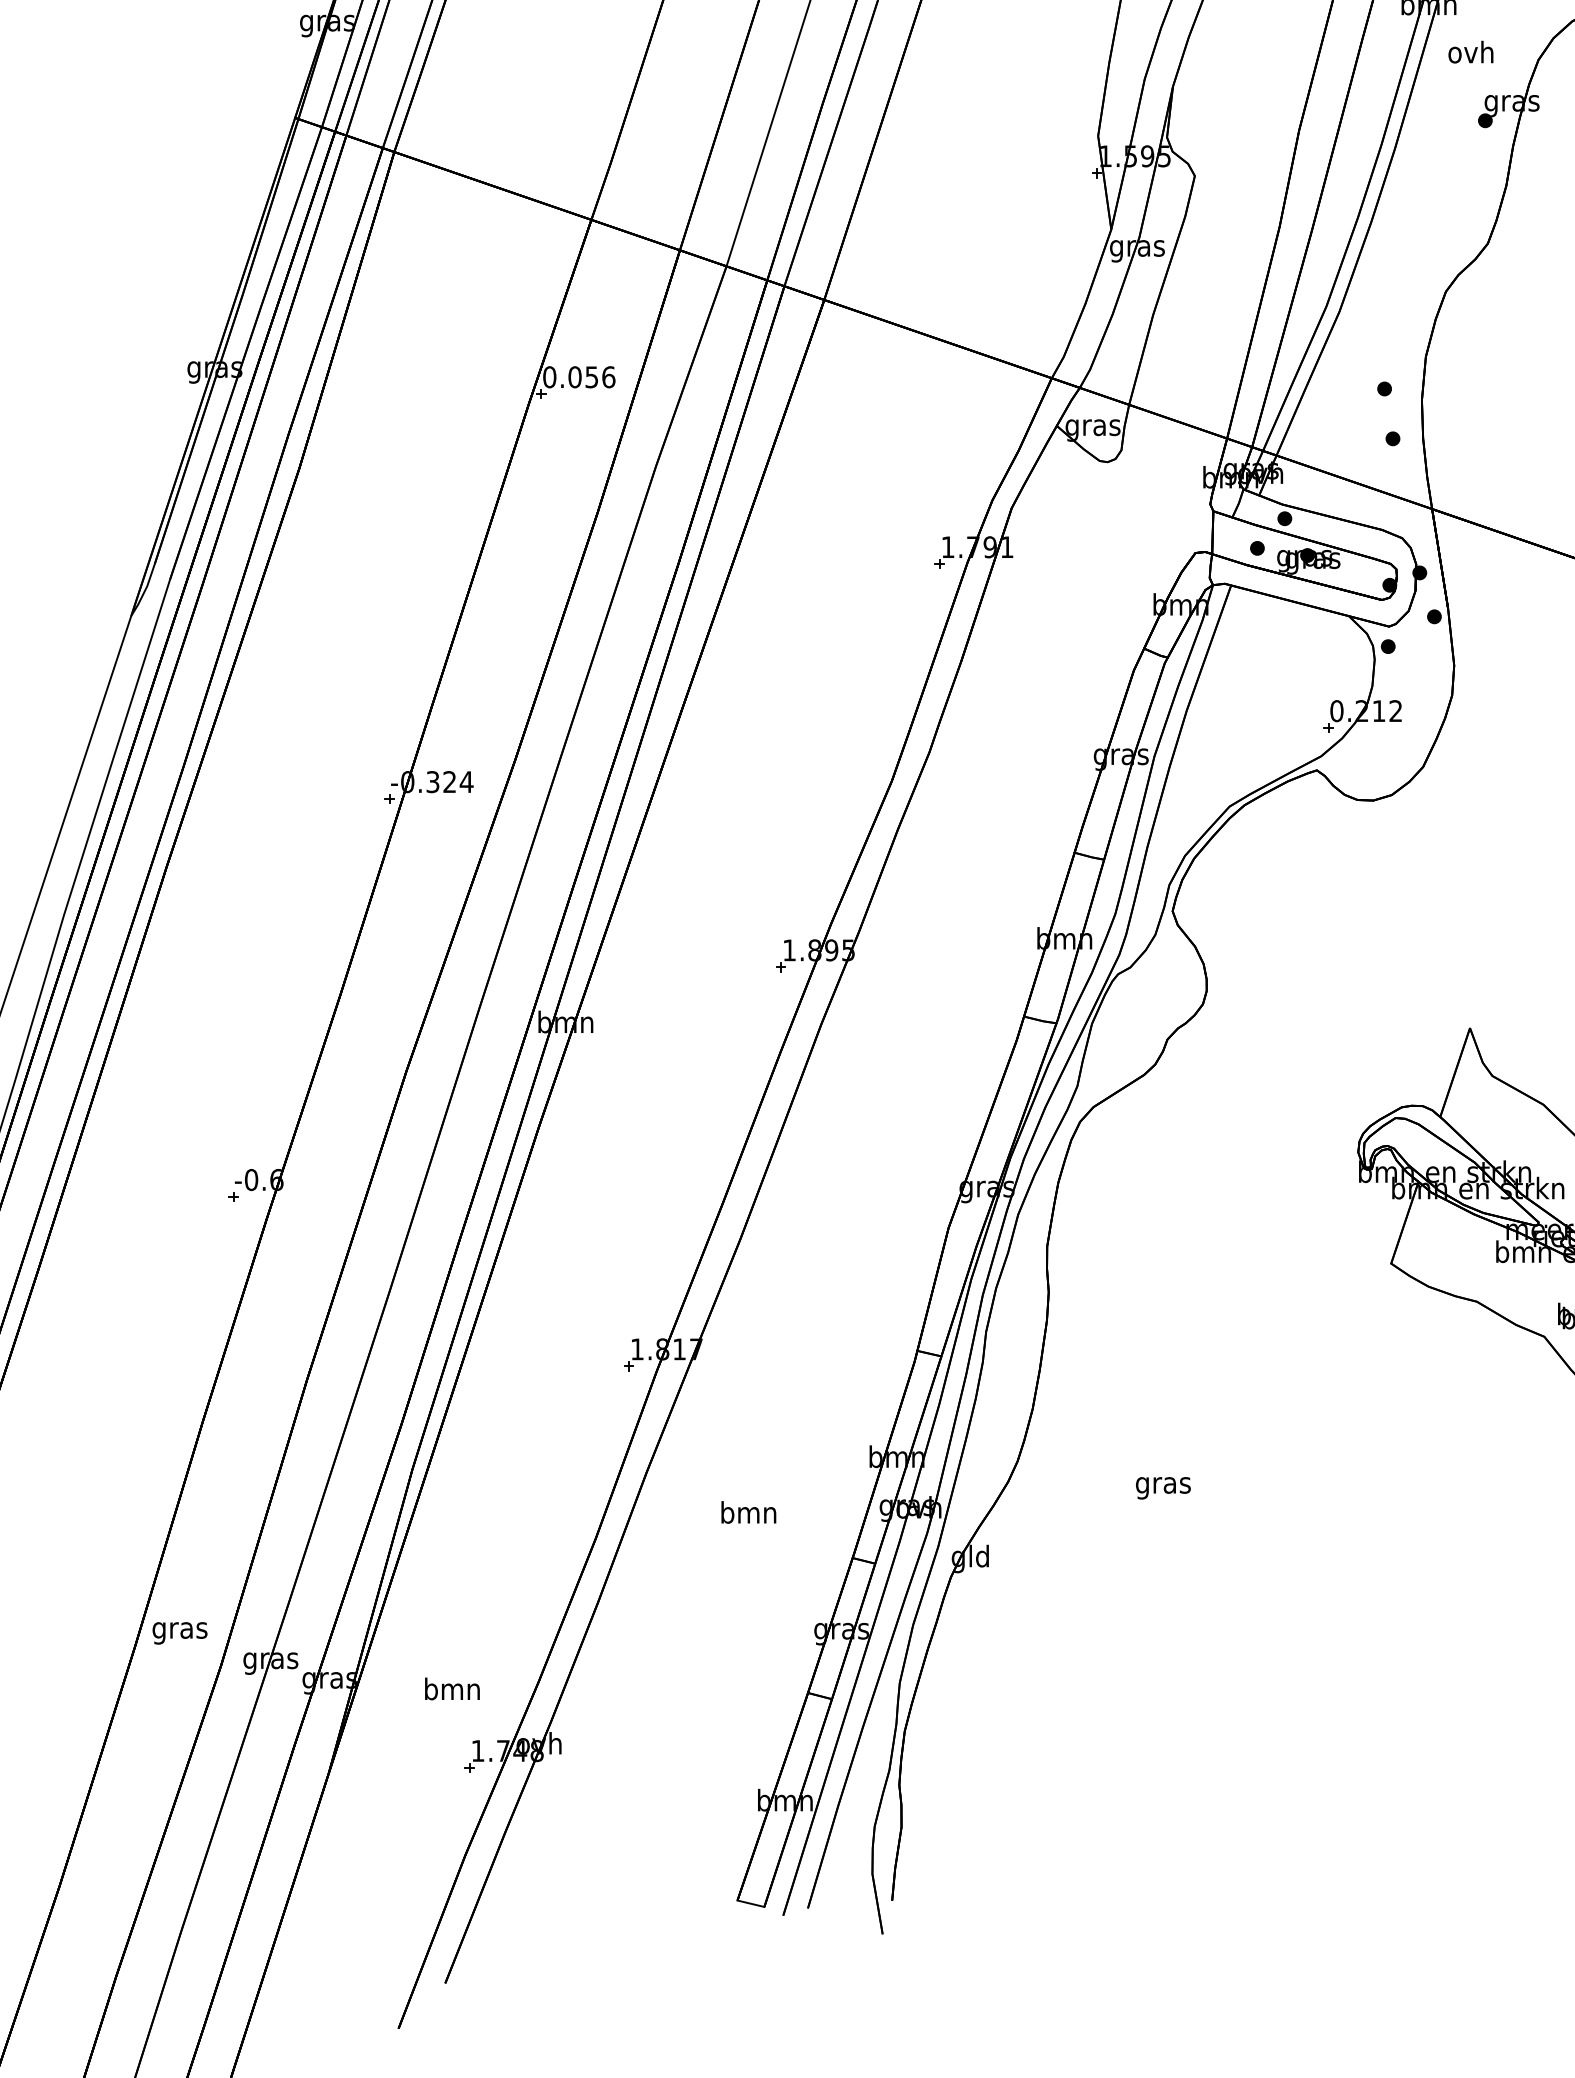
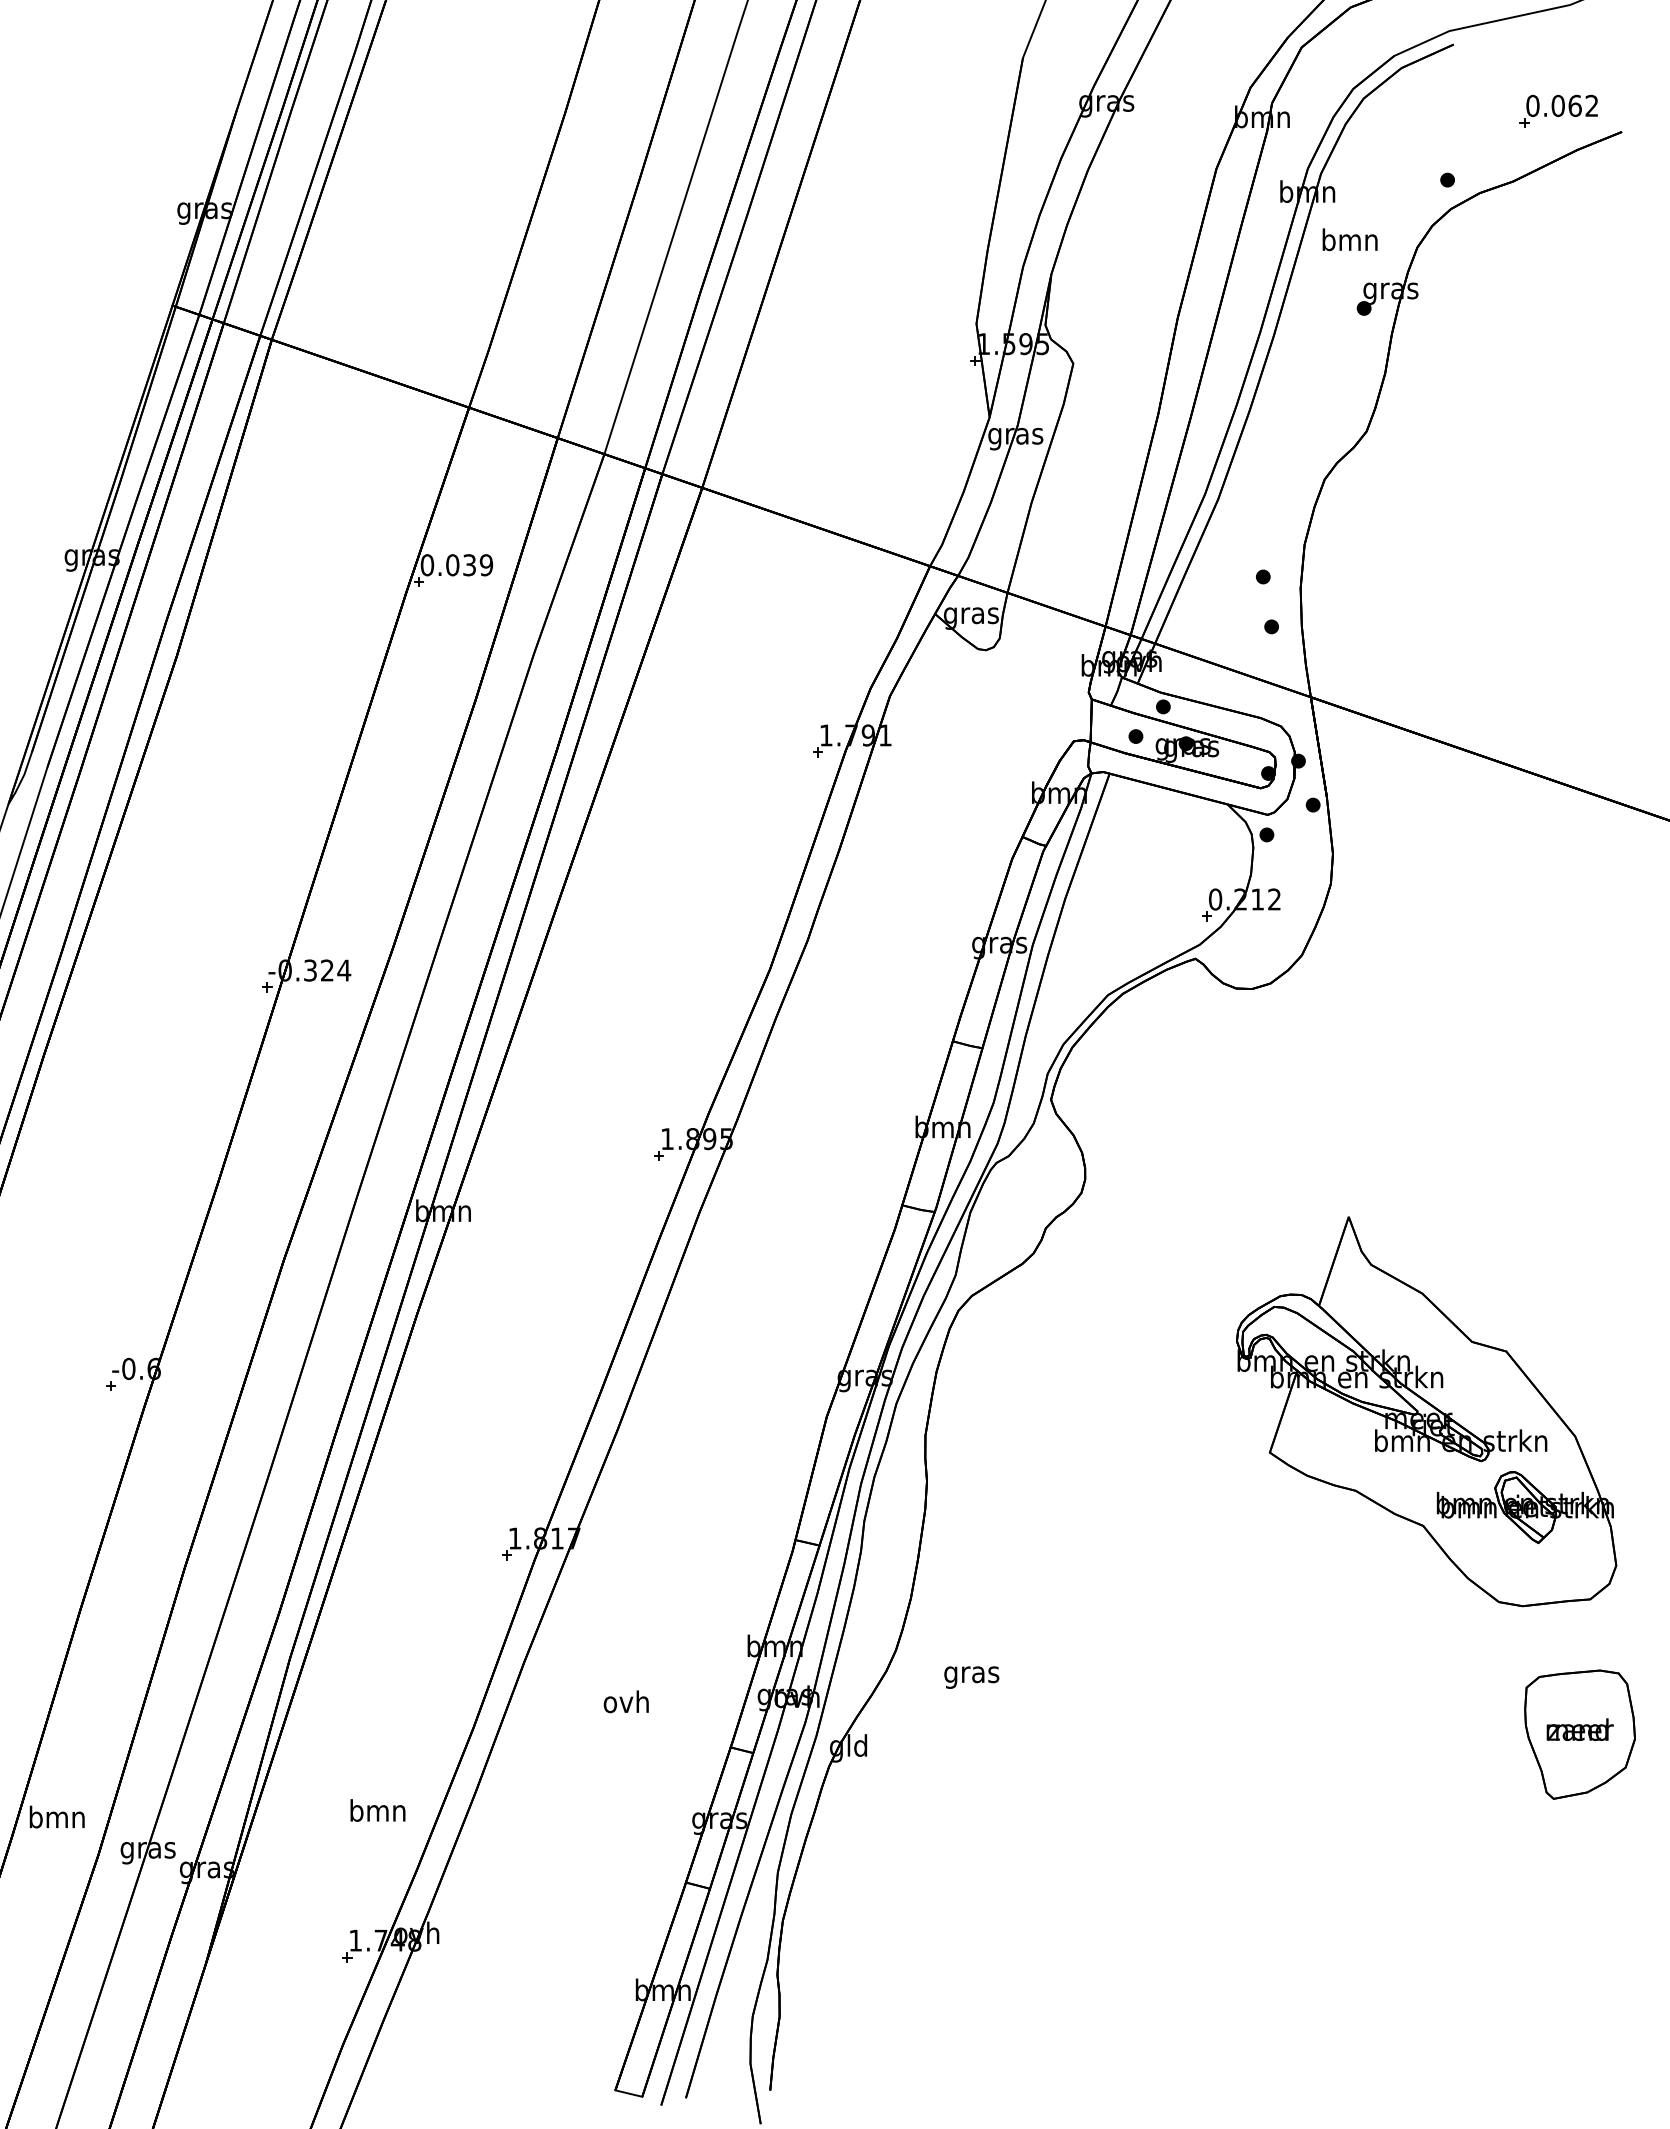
text: (1470, 51) -> (1349, 239), ovh -> bmn
text: (600, 377) -> (478, 565), 0.056 -> 0.039
text: (1163, 1488) -> (971, 1677), moved
text: (748, 1512) -> (626, 1701), bmn -> ovh
text: (179, 1630) -> (56, 1819), gras -> bmn
text: (451, 1688) -> (377, 1810), moved

